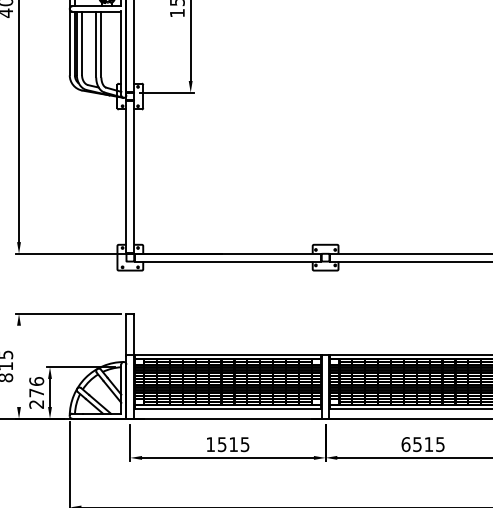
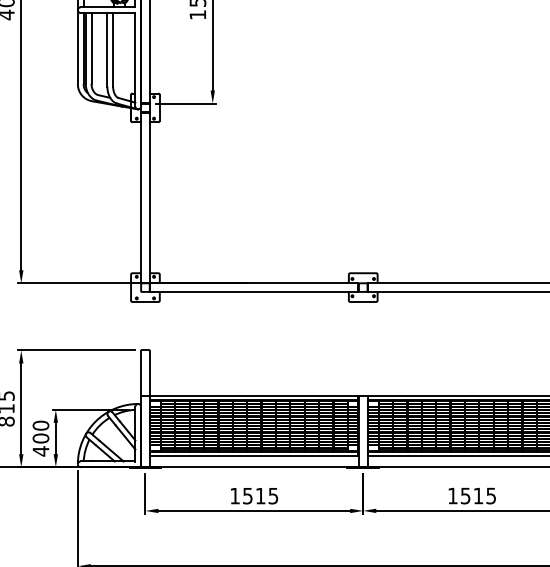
line: (19, 366) -> (21, 408), added
text: (36, 393) -> (40, 439), 276 -> 400
text: (405, 444) -> (452, 495), 6515 -> 1515

